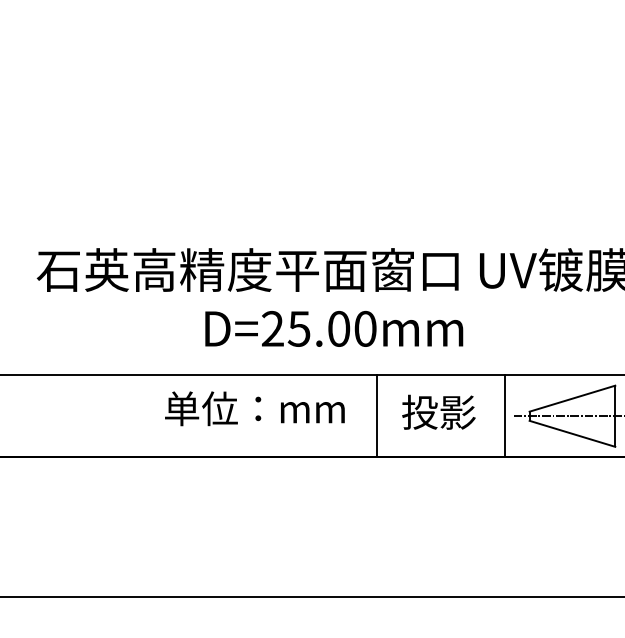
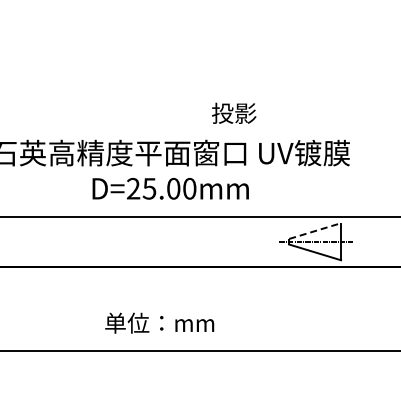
line: (573, 397) -> (315, 230), solid -> dashed
text: (254, 407) -> (159, 322), moved
text: (439, 410) -> (234, 112), moved
line: (376, 415) -> (196, 241), removed
line: (505, 415) -> (274, 241), removed

